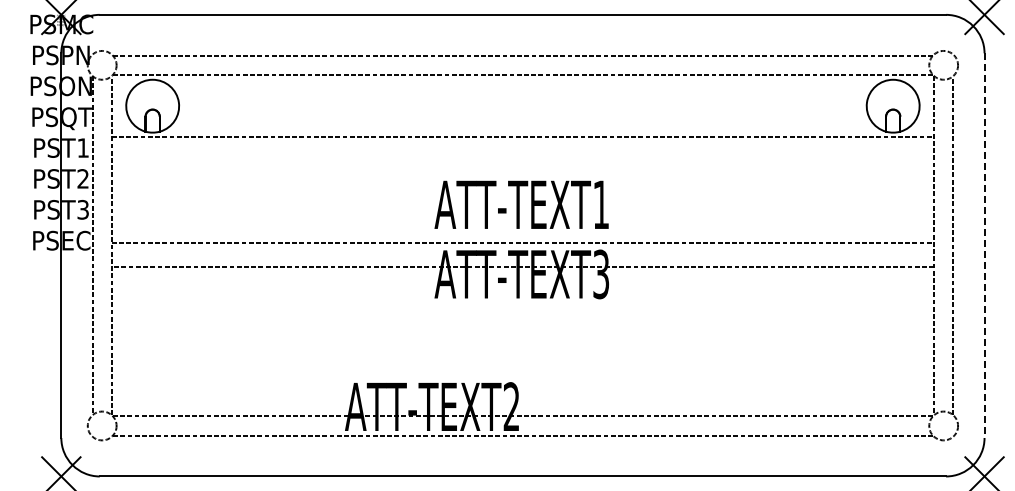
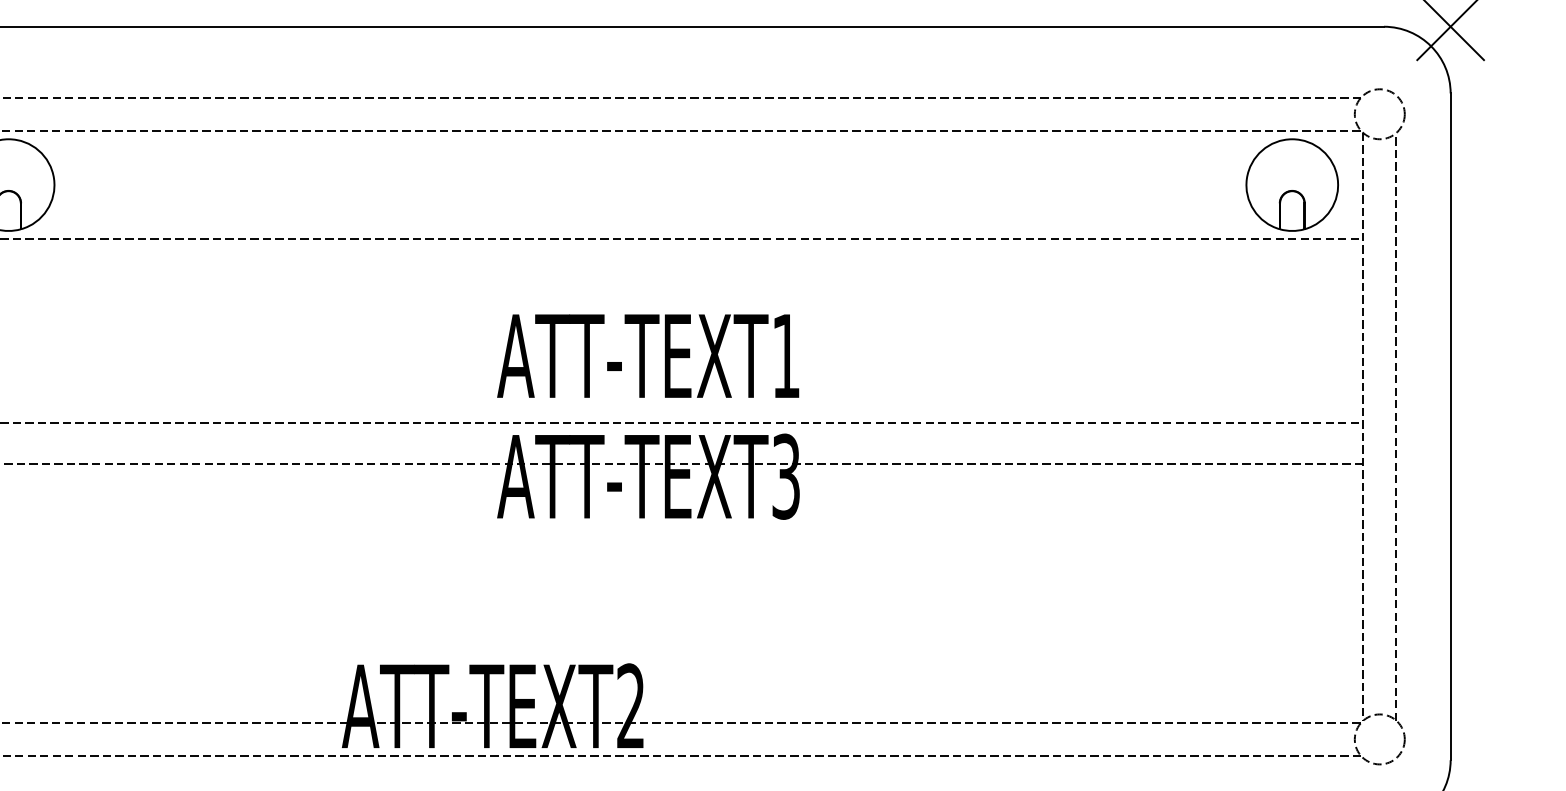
line: (984, 246) -> (1450, 428), dashed -> solid

